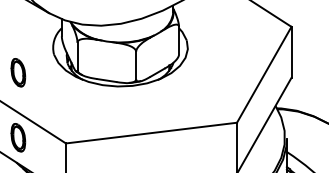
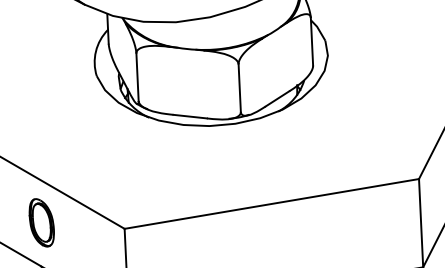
part: (18, 72) -> (36, 109), removed

